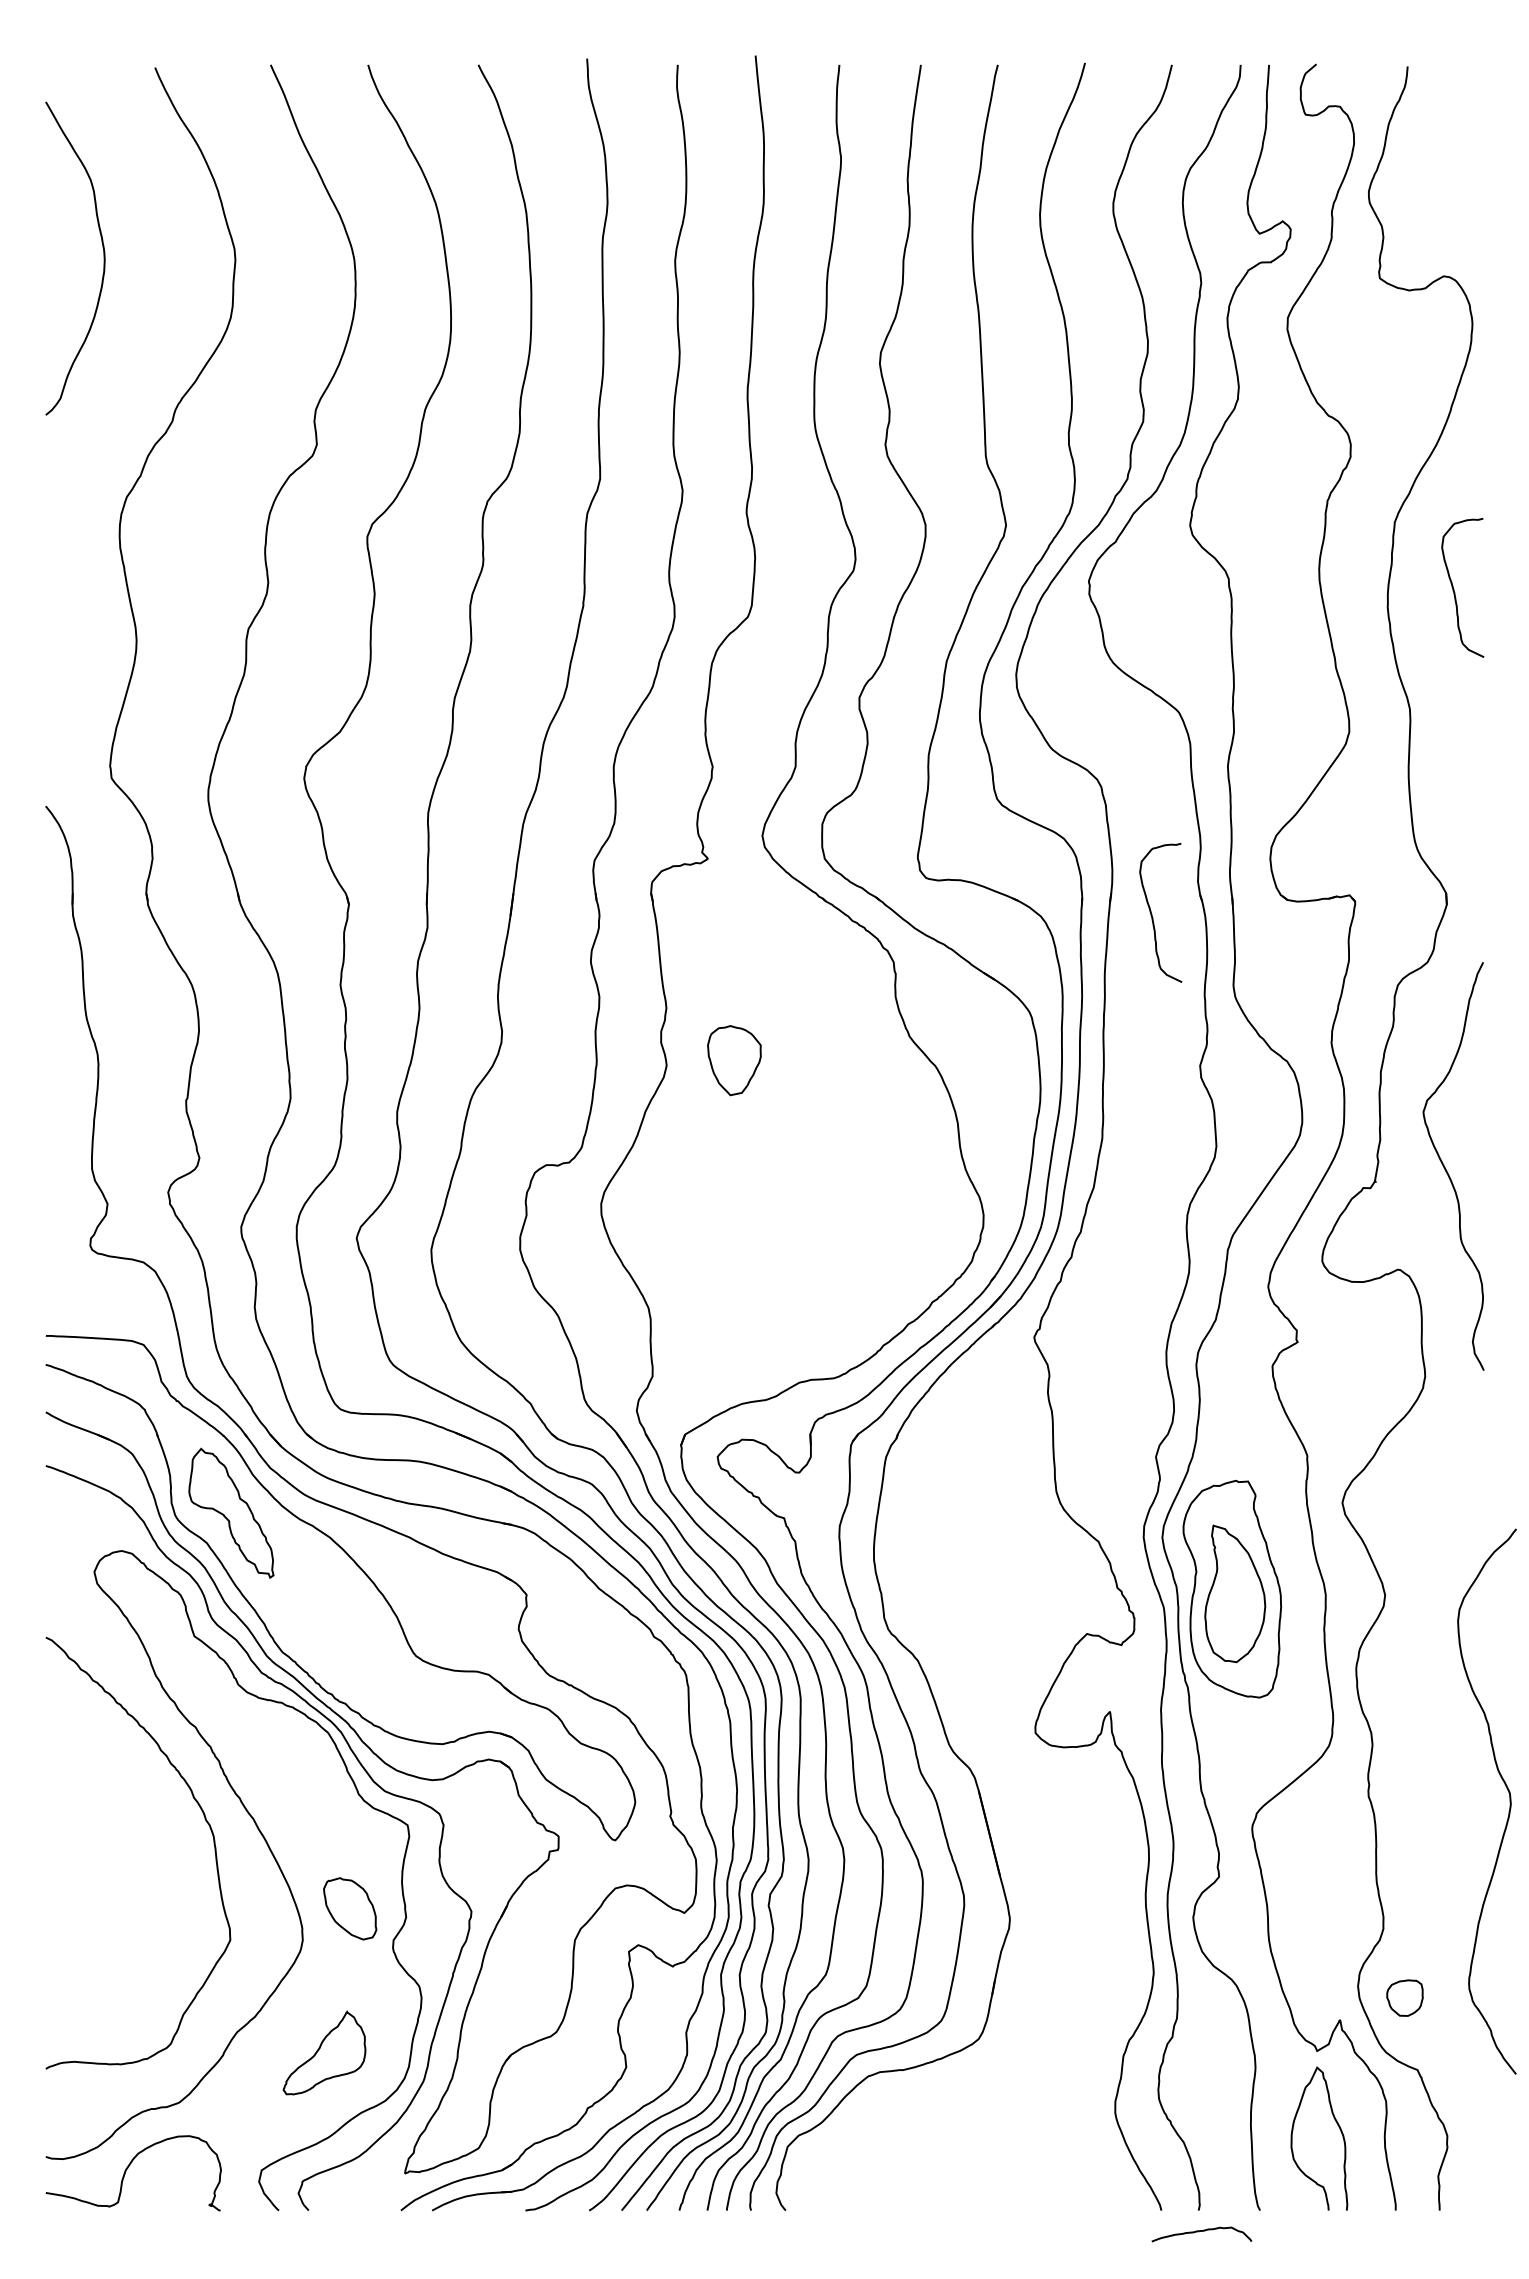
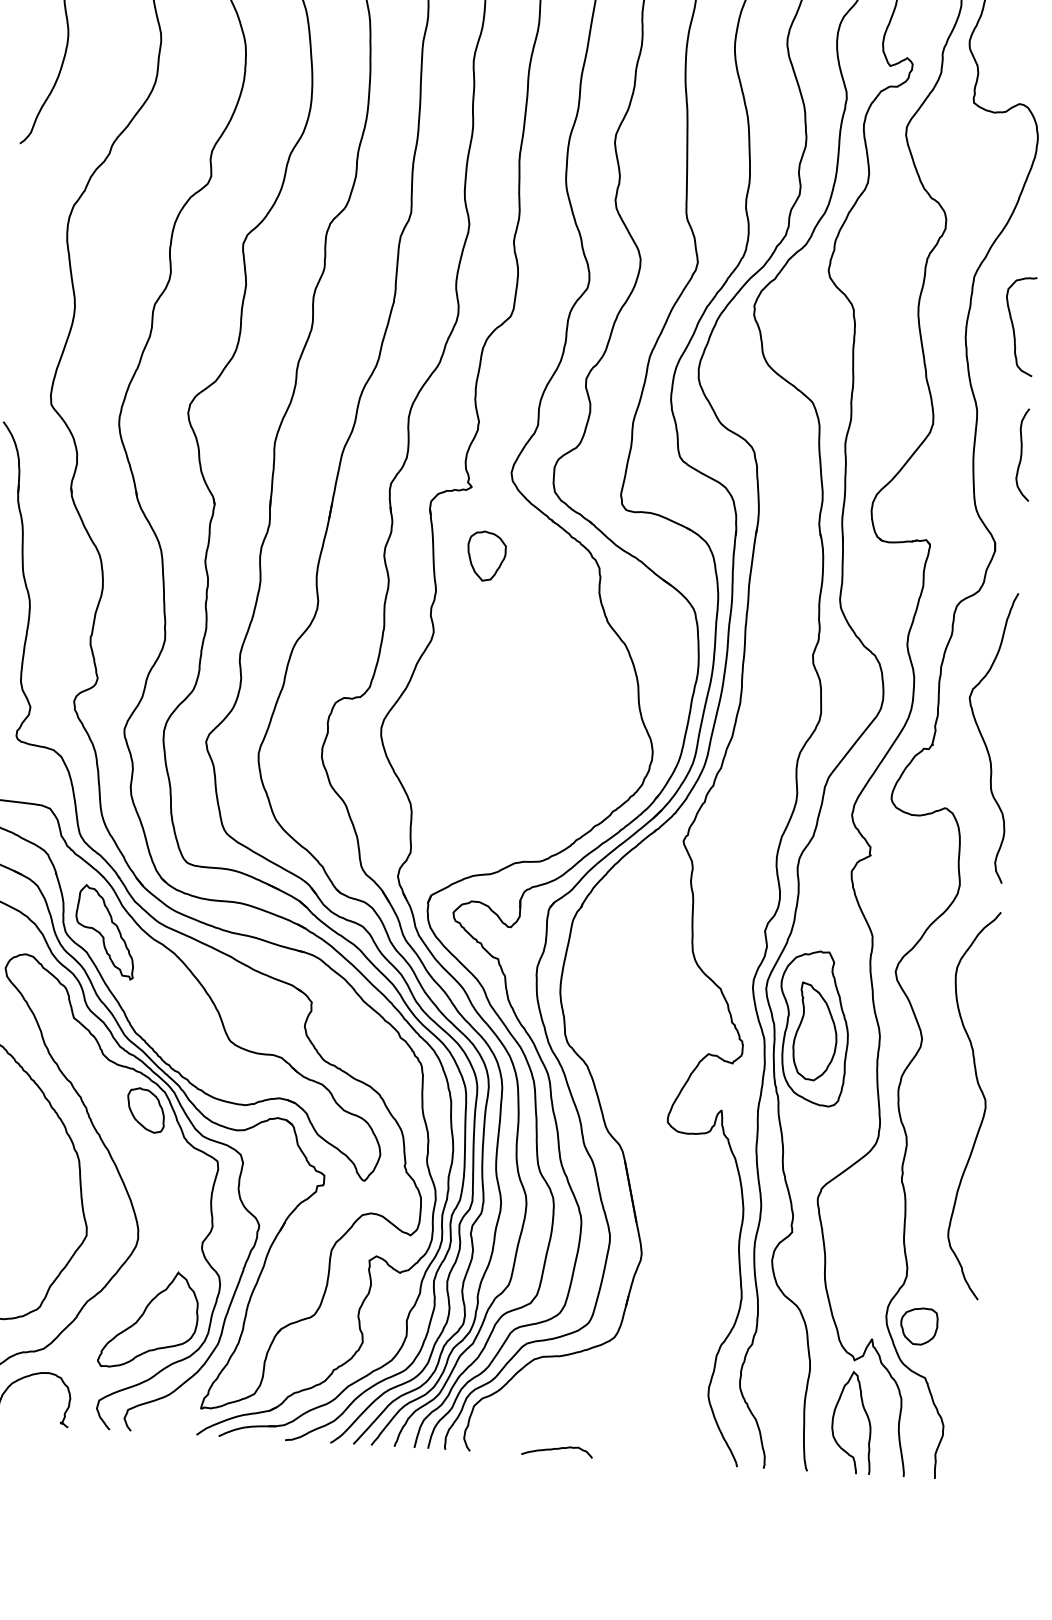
curve: (1476, 767) -> (1022, 454), added
curve: (1152, 914) -> (785, 545), removed
part: (734, 1060) -> (486, 556), moved
curve: (1509, 1801) -> (984, 1105), moved
part: (350, 1908) -> (146, 1110), moved
part: (1404, 1997) -> (918, 1325), size x1.43
part: (324, 2052) -> (148, 1319), size x1.67
curve: (1199, 2232) -> (555, 1449), moved

